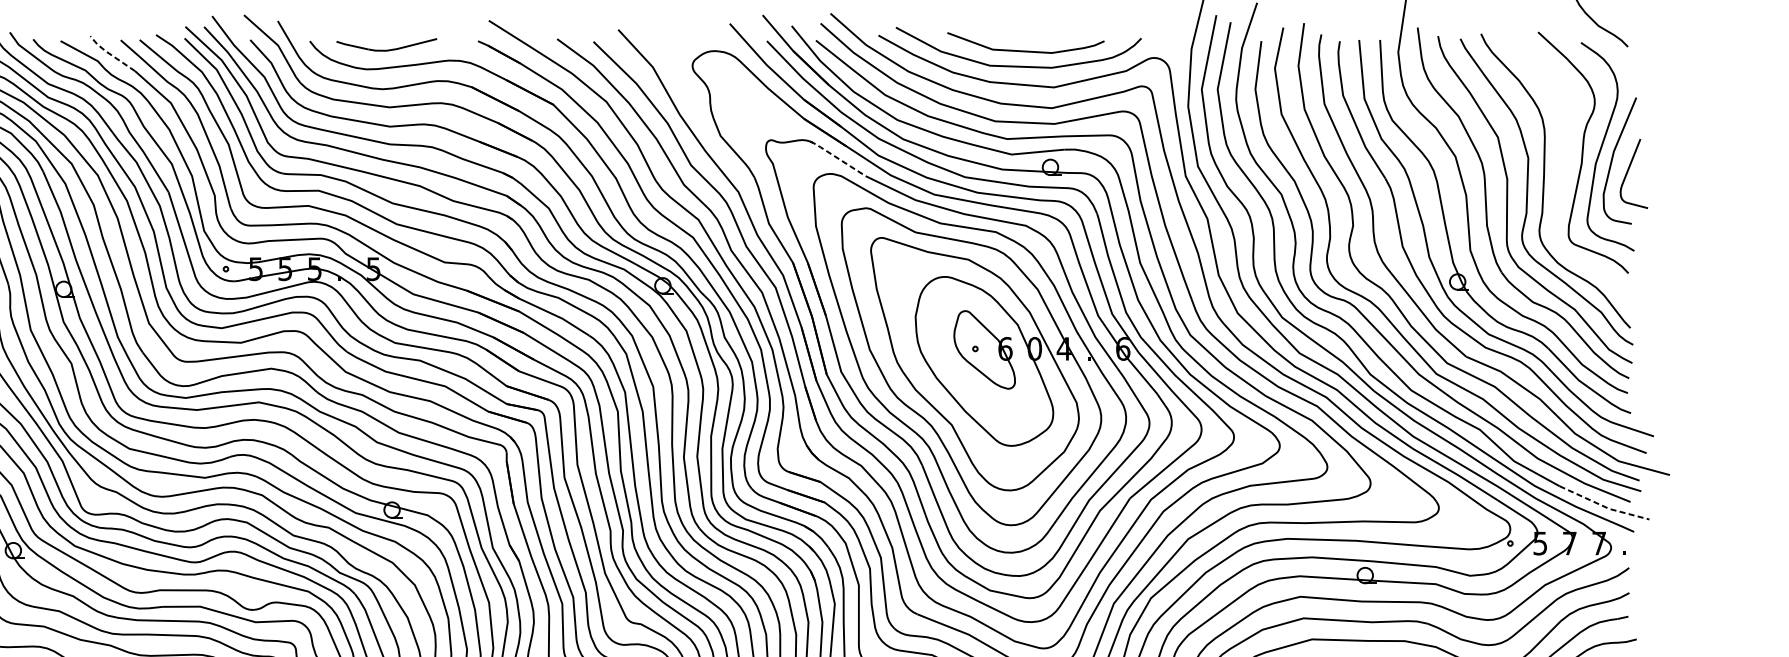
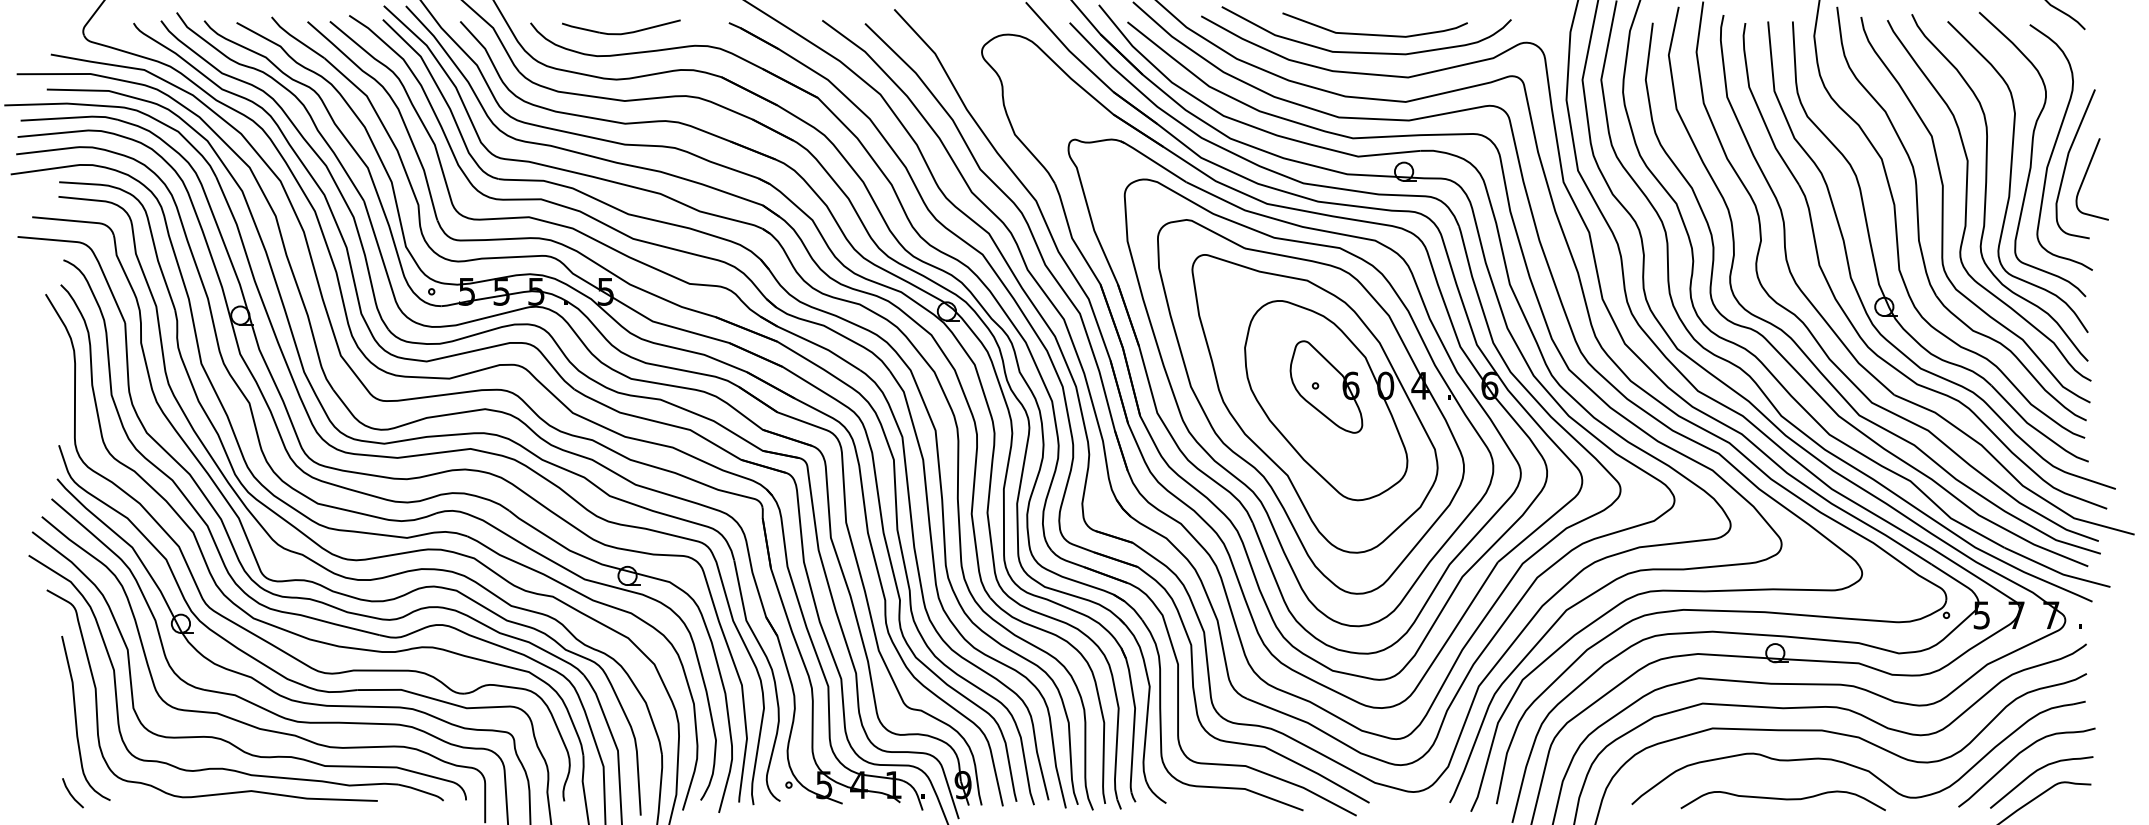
line: (110, 54) -> (295, 38), dashed -> solid
line: (838, 157) -> (1153, 160), dashed -> solid
curve: (1565, 171) -> (2011, 176), added
line: (1604, 506) -> (2057, 571), dashed -> solid

